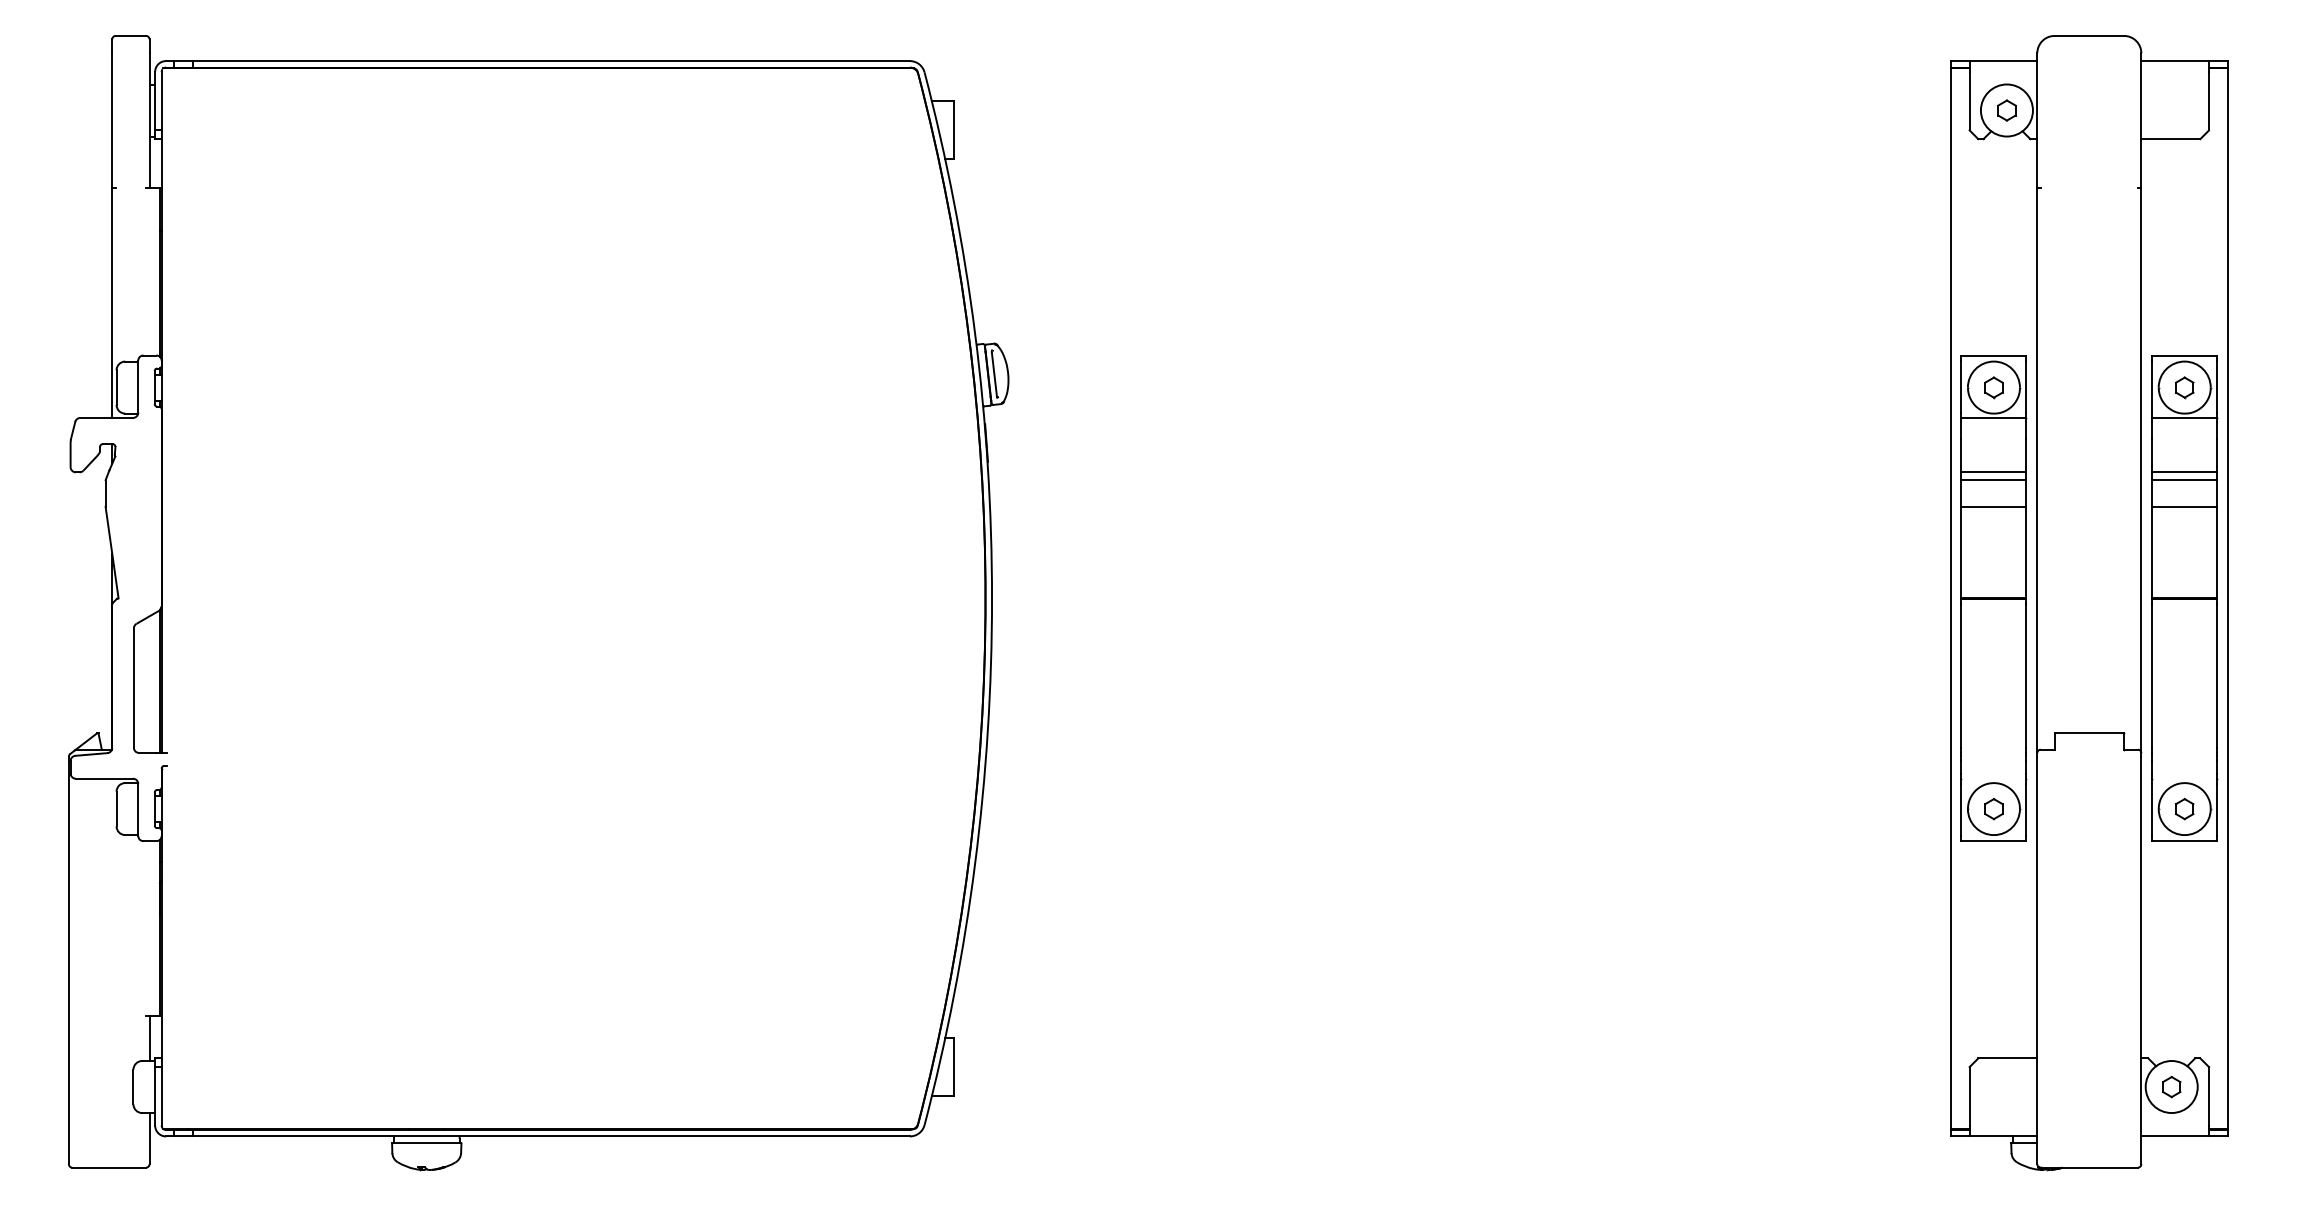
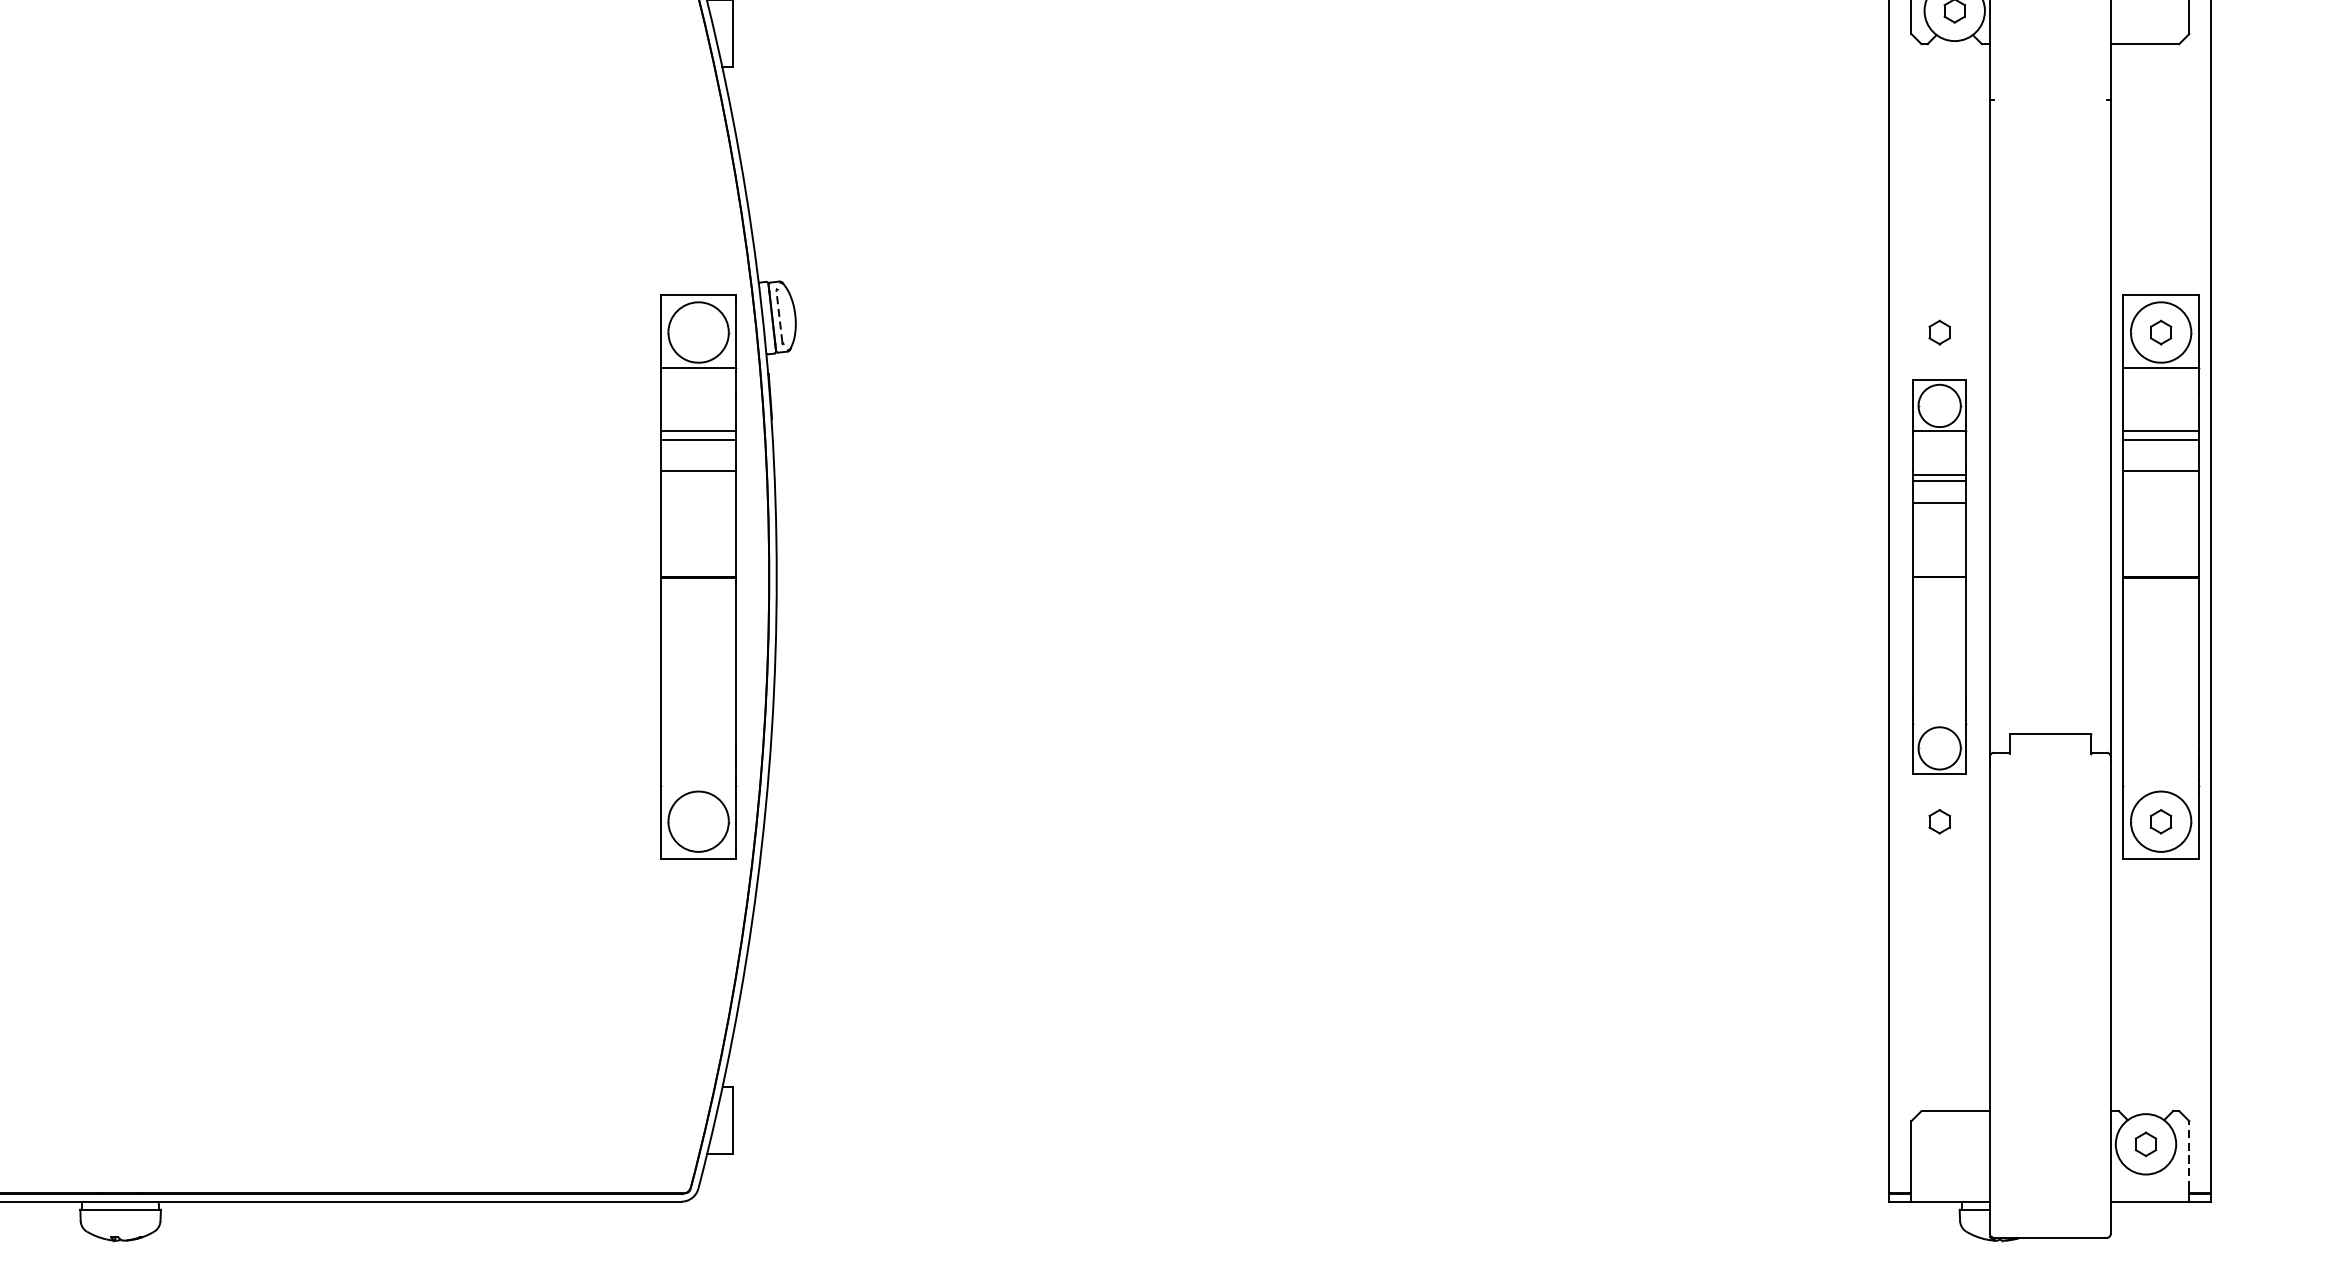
line: (994, 374) -> (779, 317), solid -> dashed
part: (924, 598) -> (698, 577), added
part: (1993, 598) -> (1939, 577), size x0.7
line: (2209, 1095) -> (2189, 1154), solid -> dashed

